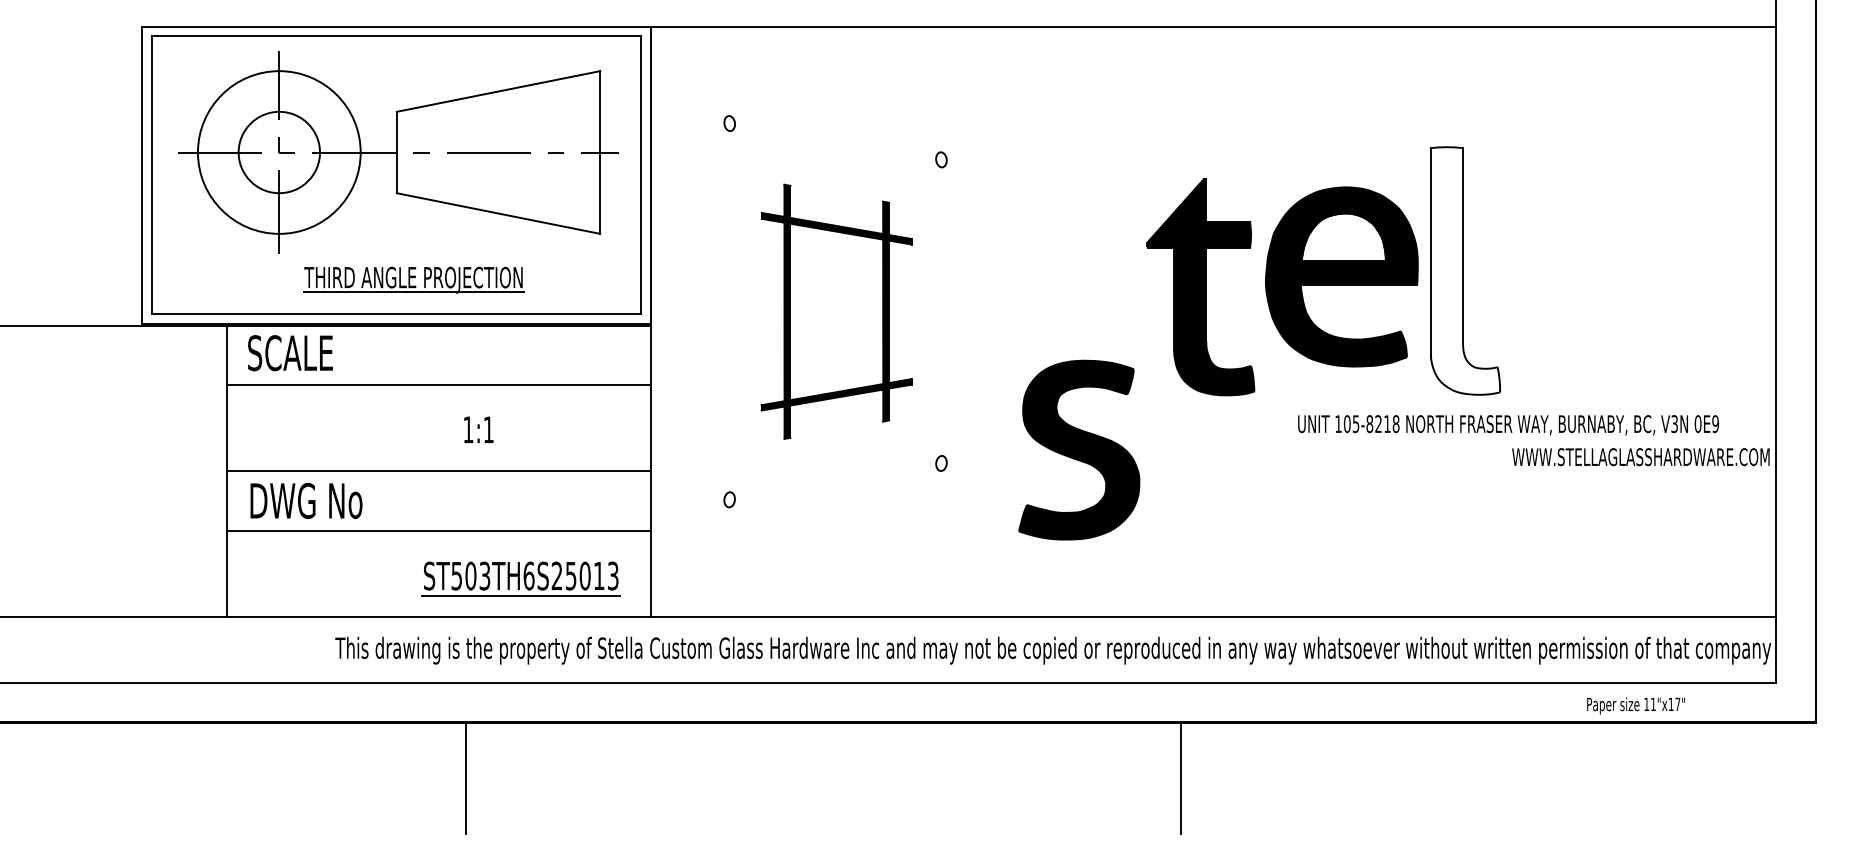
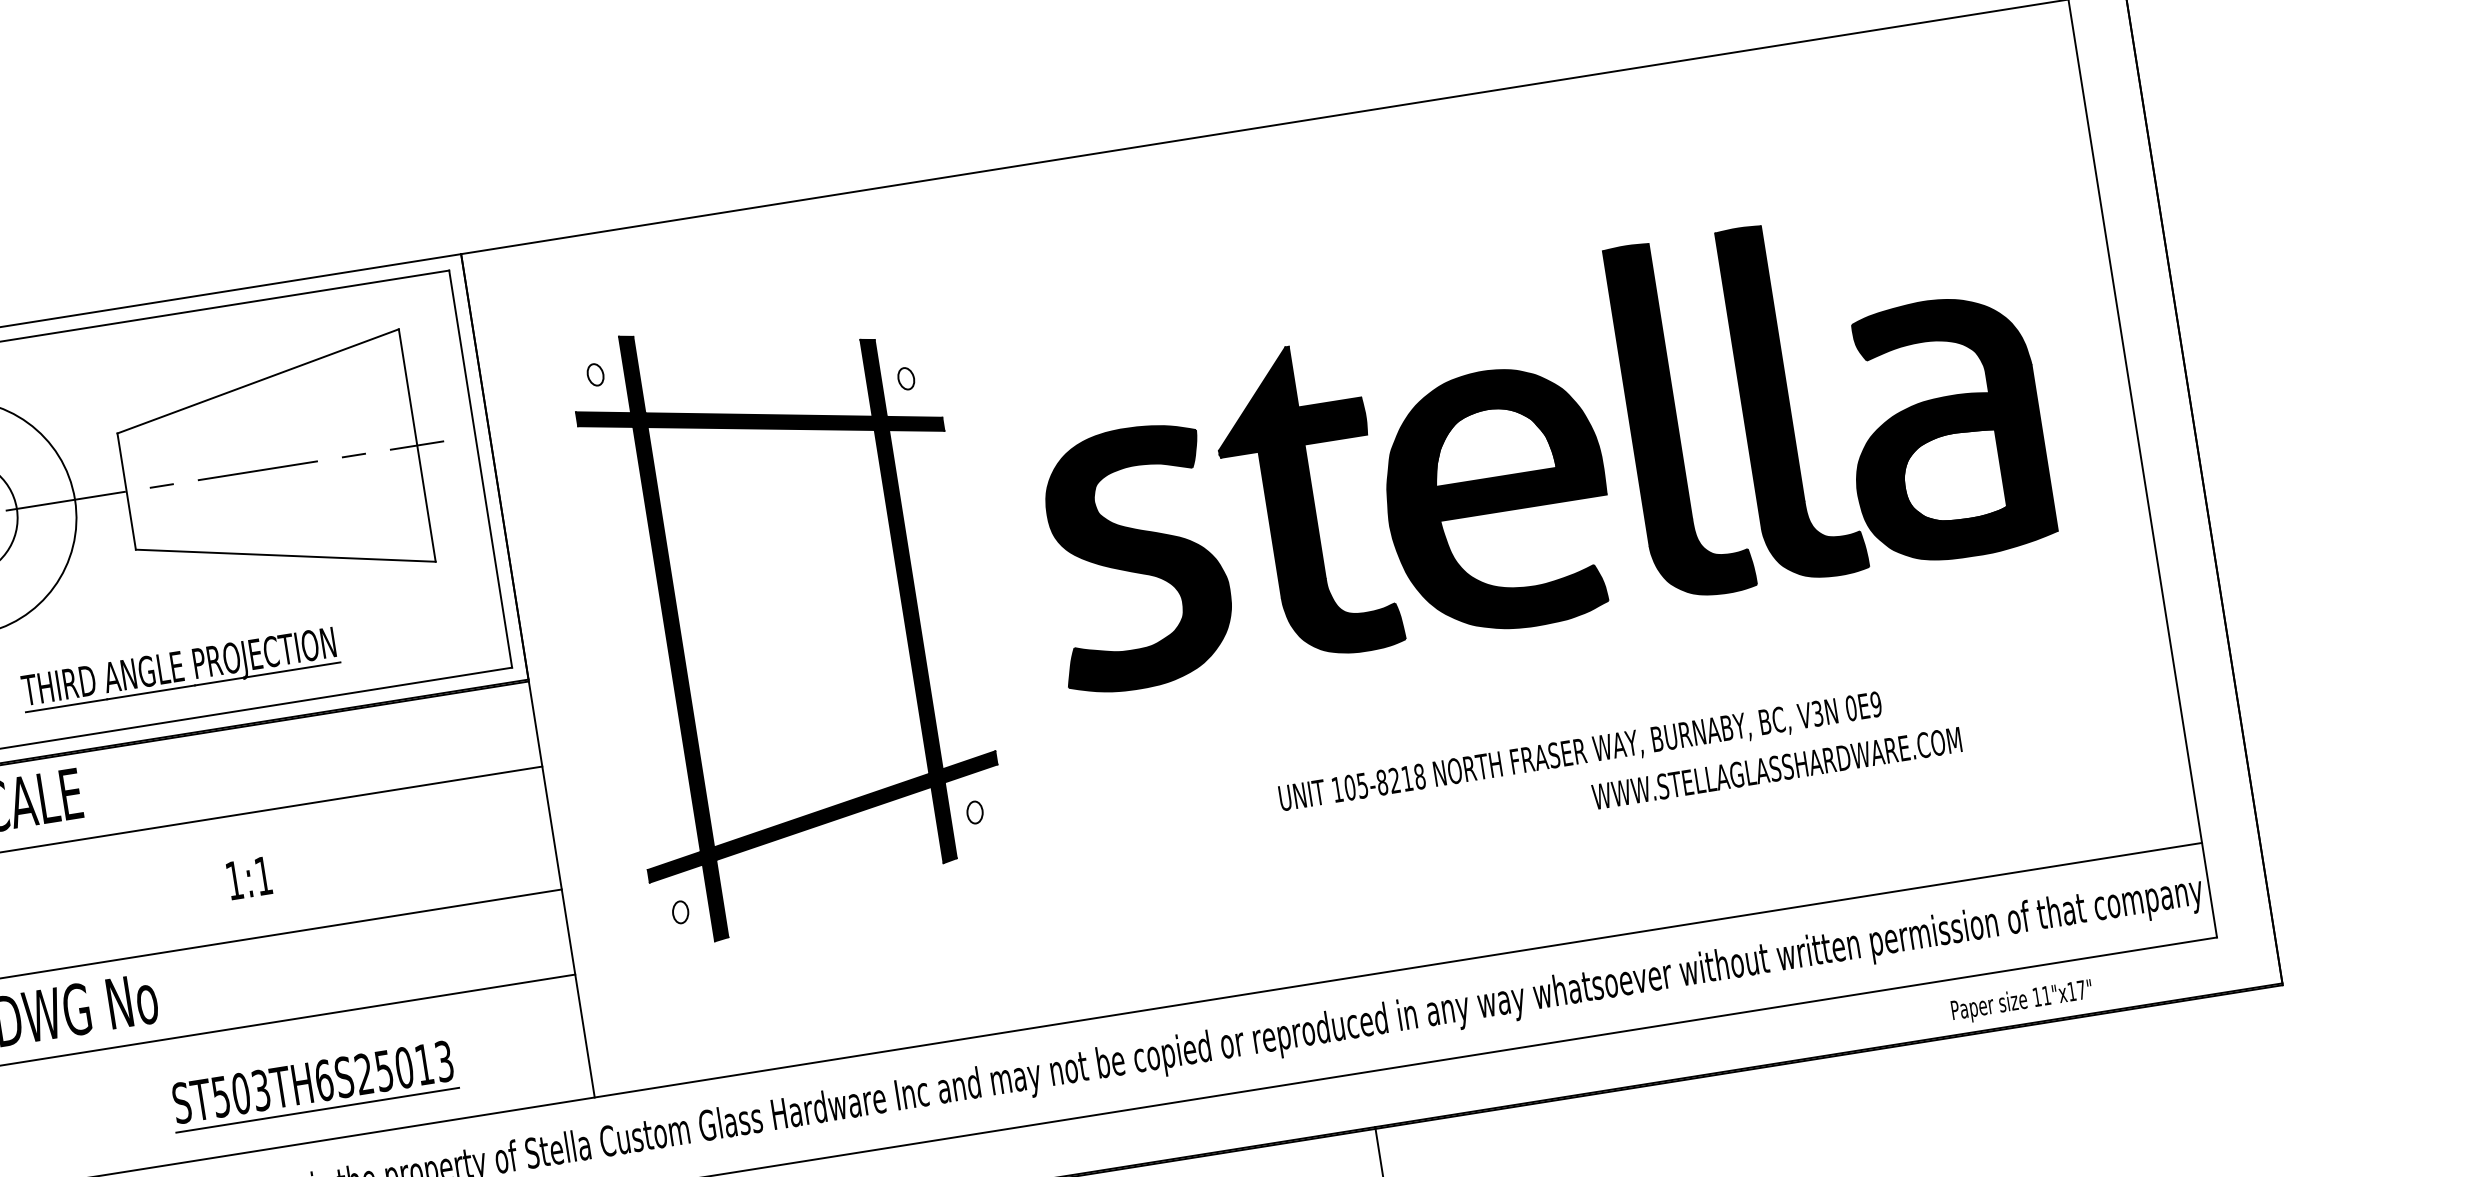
fill: (1465, 270) -> (1679, 418), added
part: (1341, 276) -> (1496, 500), moved
part: (1615, 289) -> (1898, 411), added
part: (836, 311) -> (790, 619), size x1.67
text: (478, 429) -> (248, 877), moved
text: (1533, 440) -> (1619, 769), moved
part: (1079, 449) -> (1136, 557), moved
part: (520, 578) -> (312, 1085), moved

